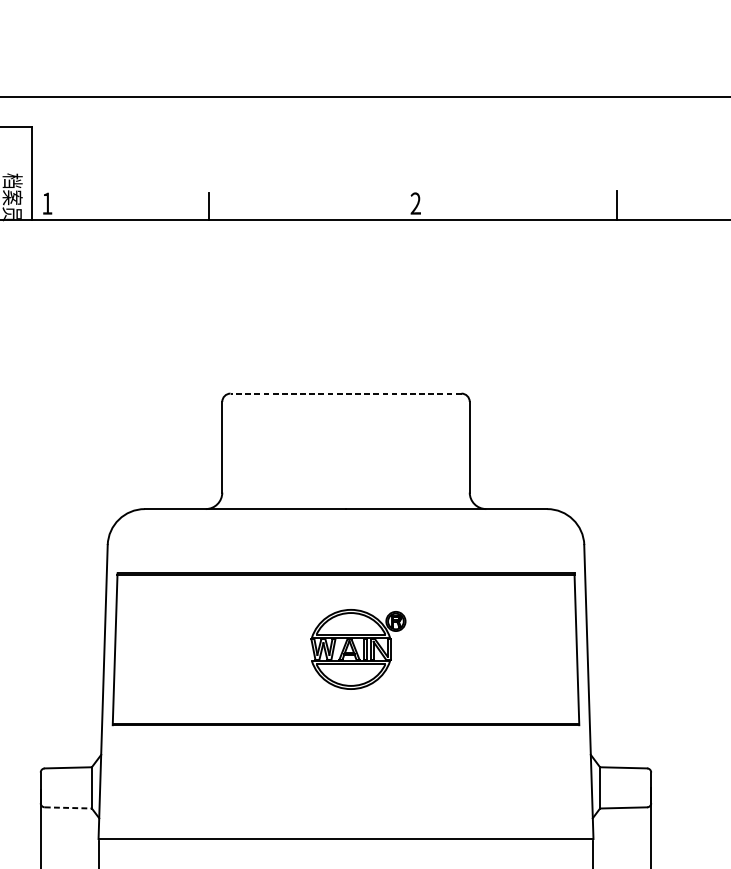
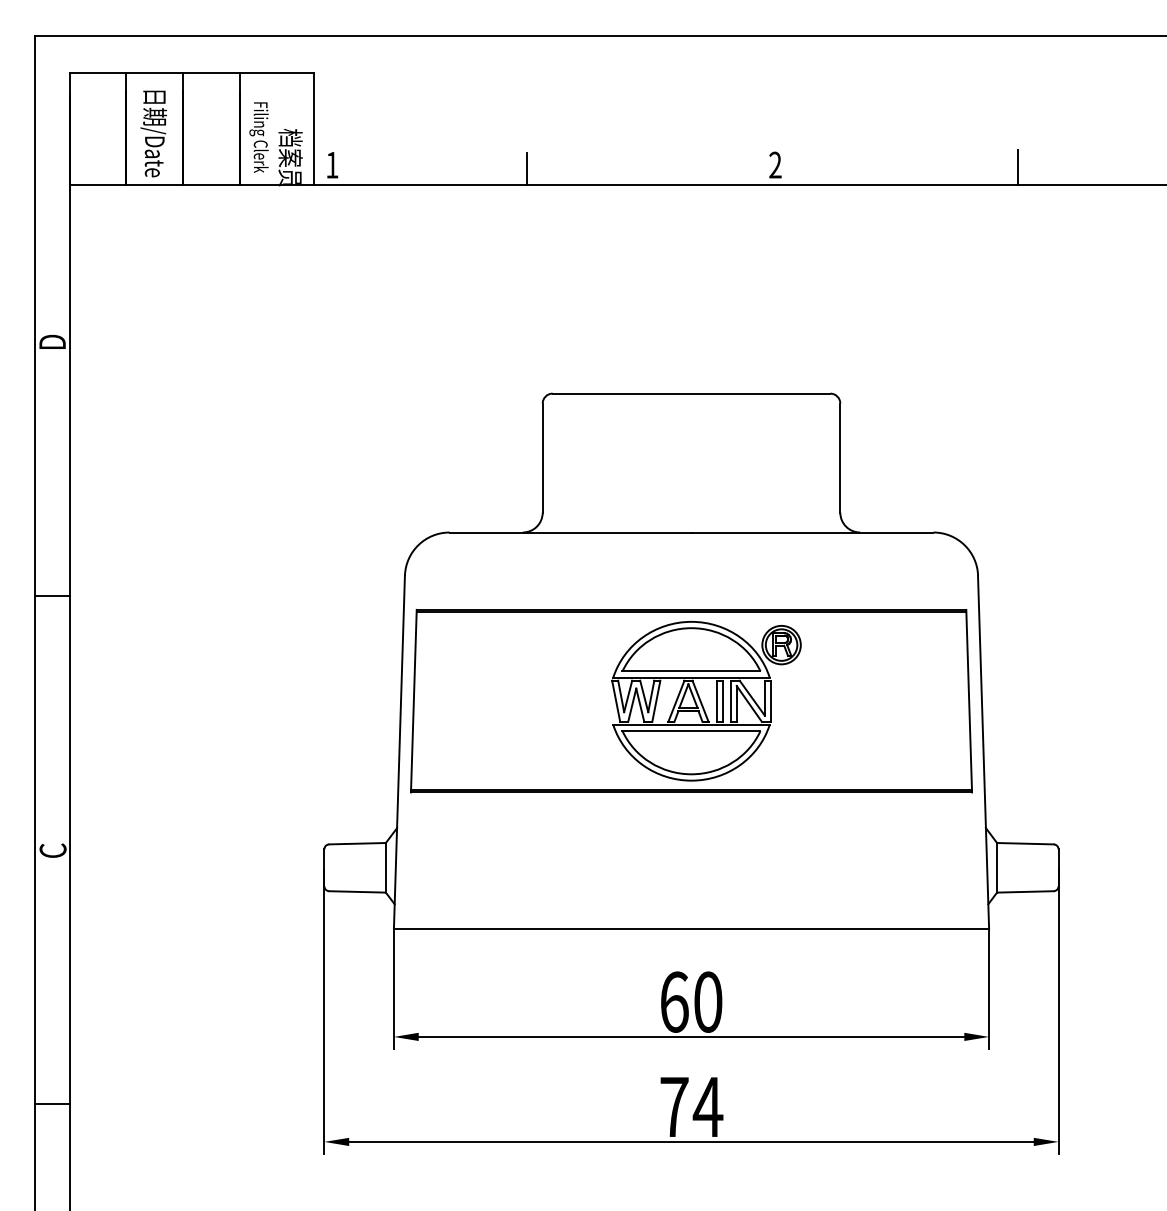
line: (346, 393) -> (691, 393), dashed -> solid
part: (358, 649) -> (706, 701), size x1.67
line: (69, 807) -> (358, 891), dashed -> solid

